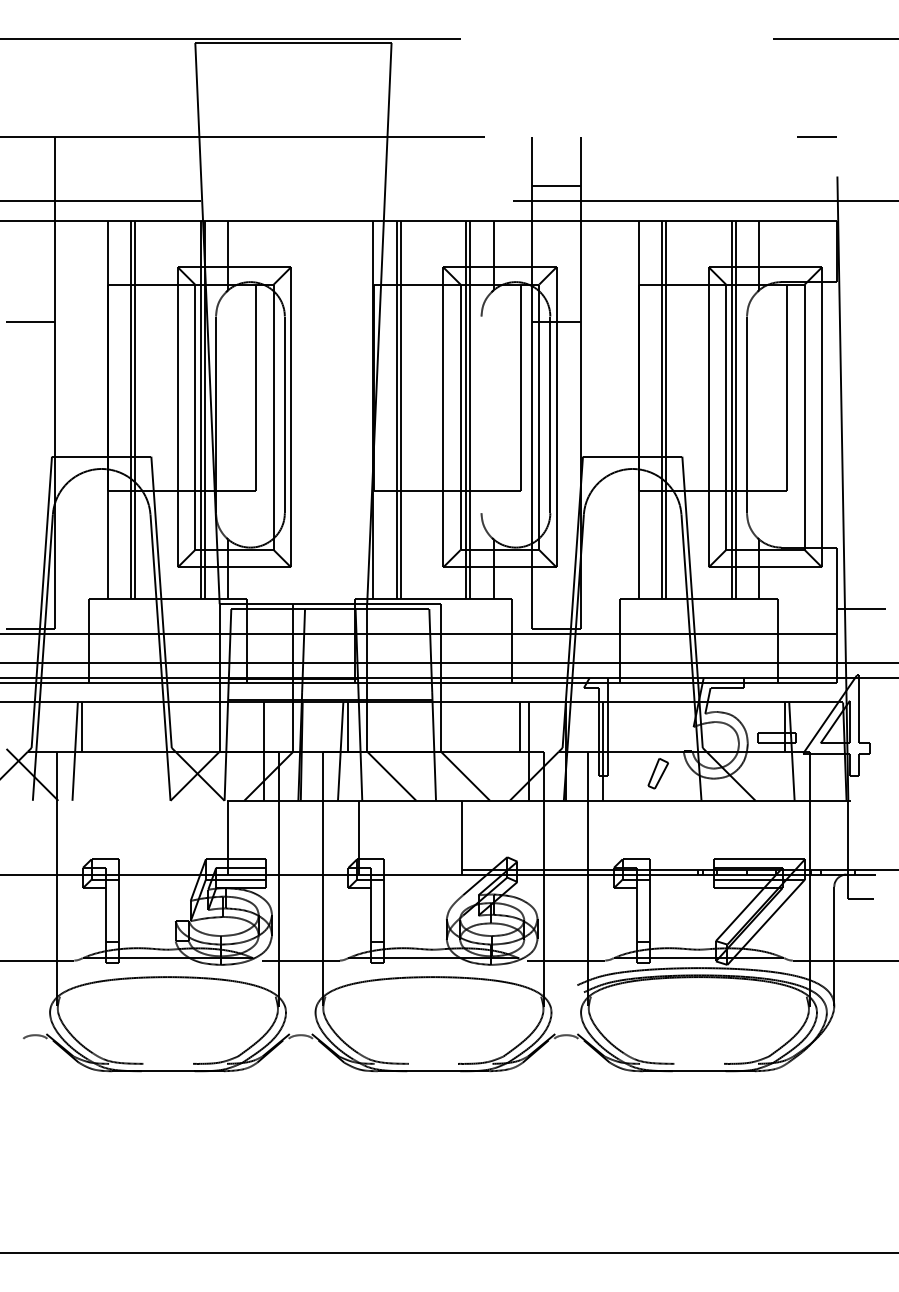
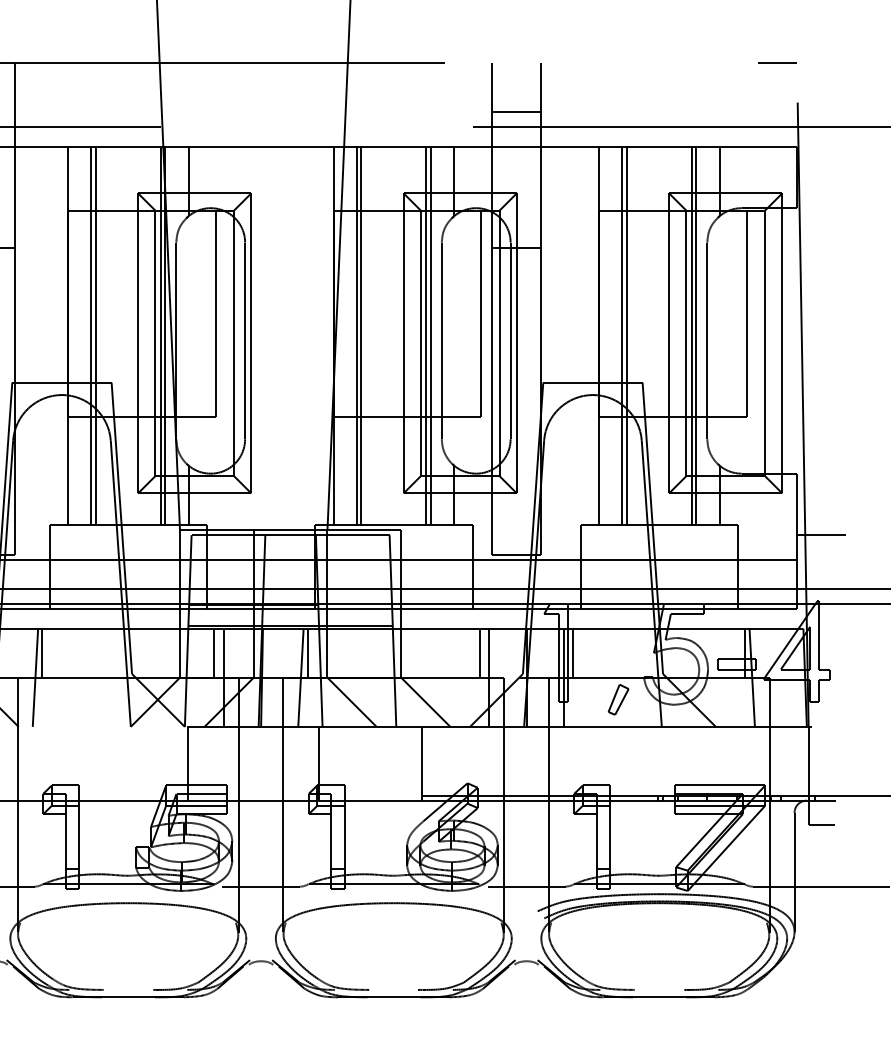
line: (481, 414) -> (441, 340), added
line: (254, 726) -> (214, 652), added
line: (613, 726) -> (573, 652), added

